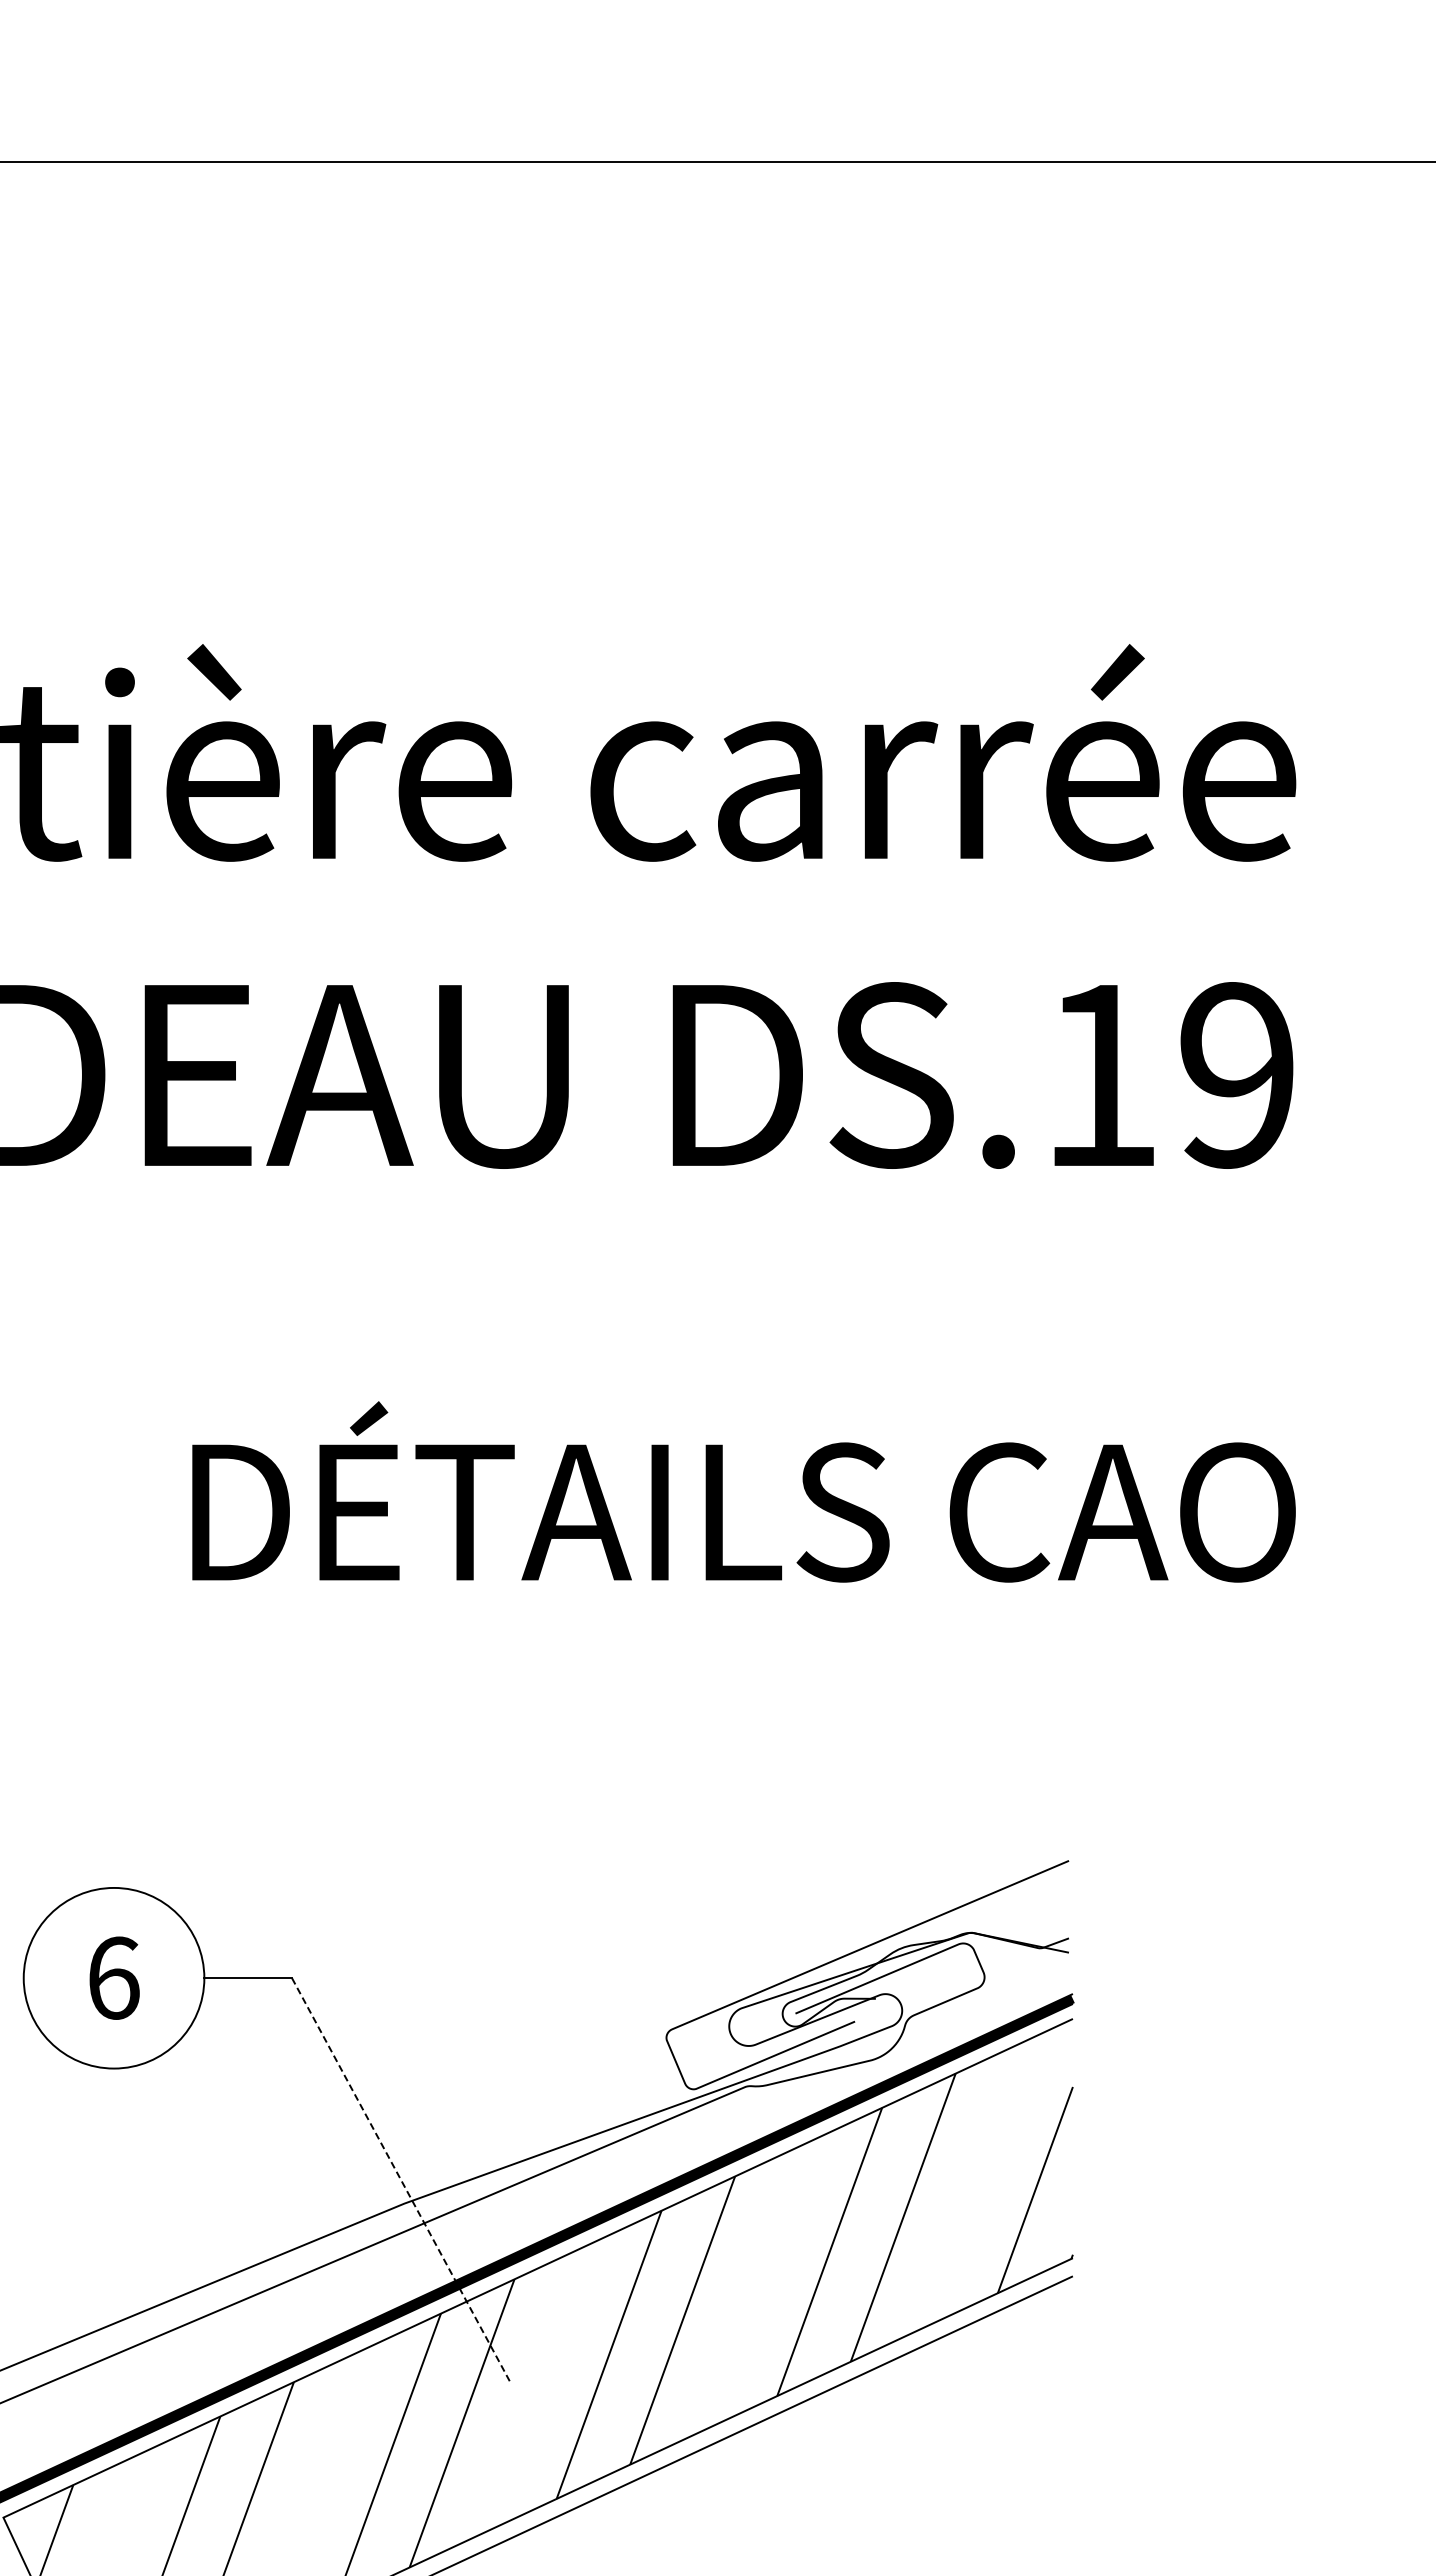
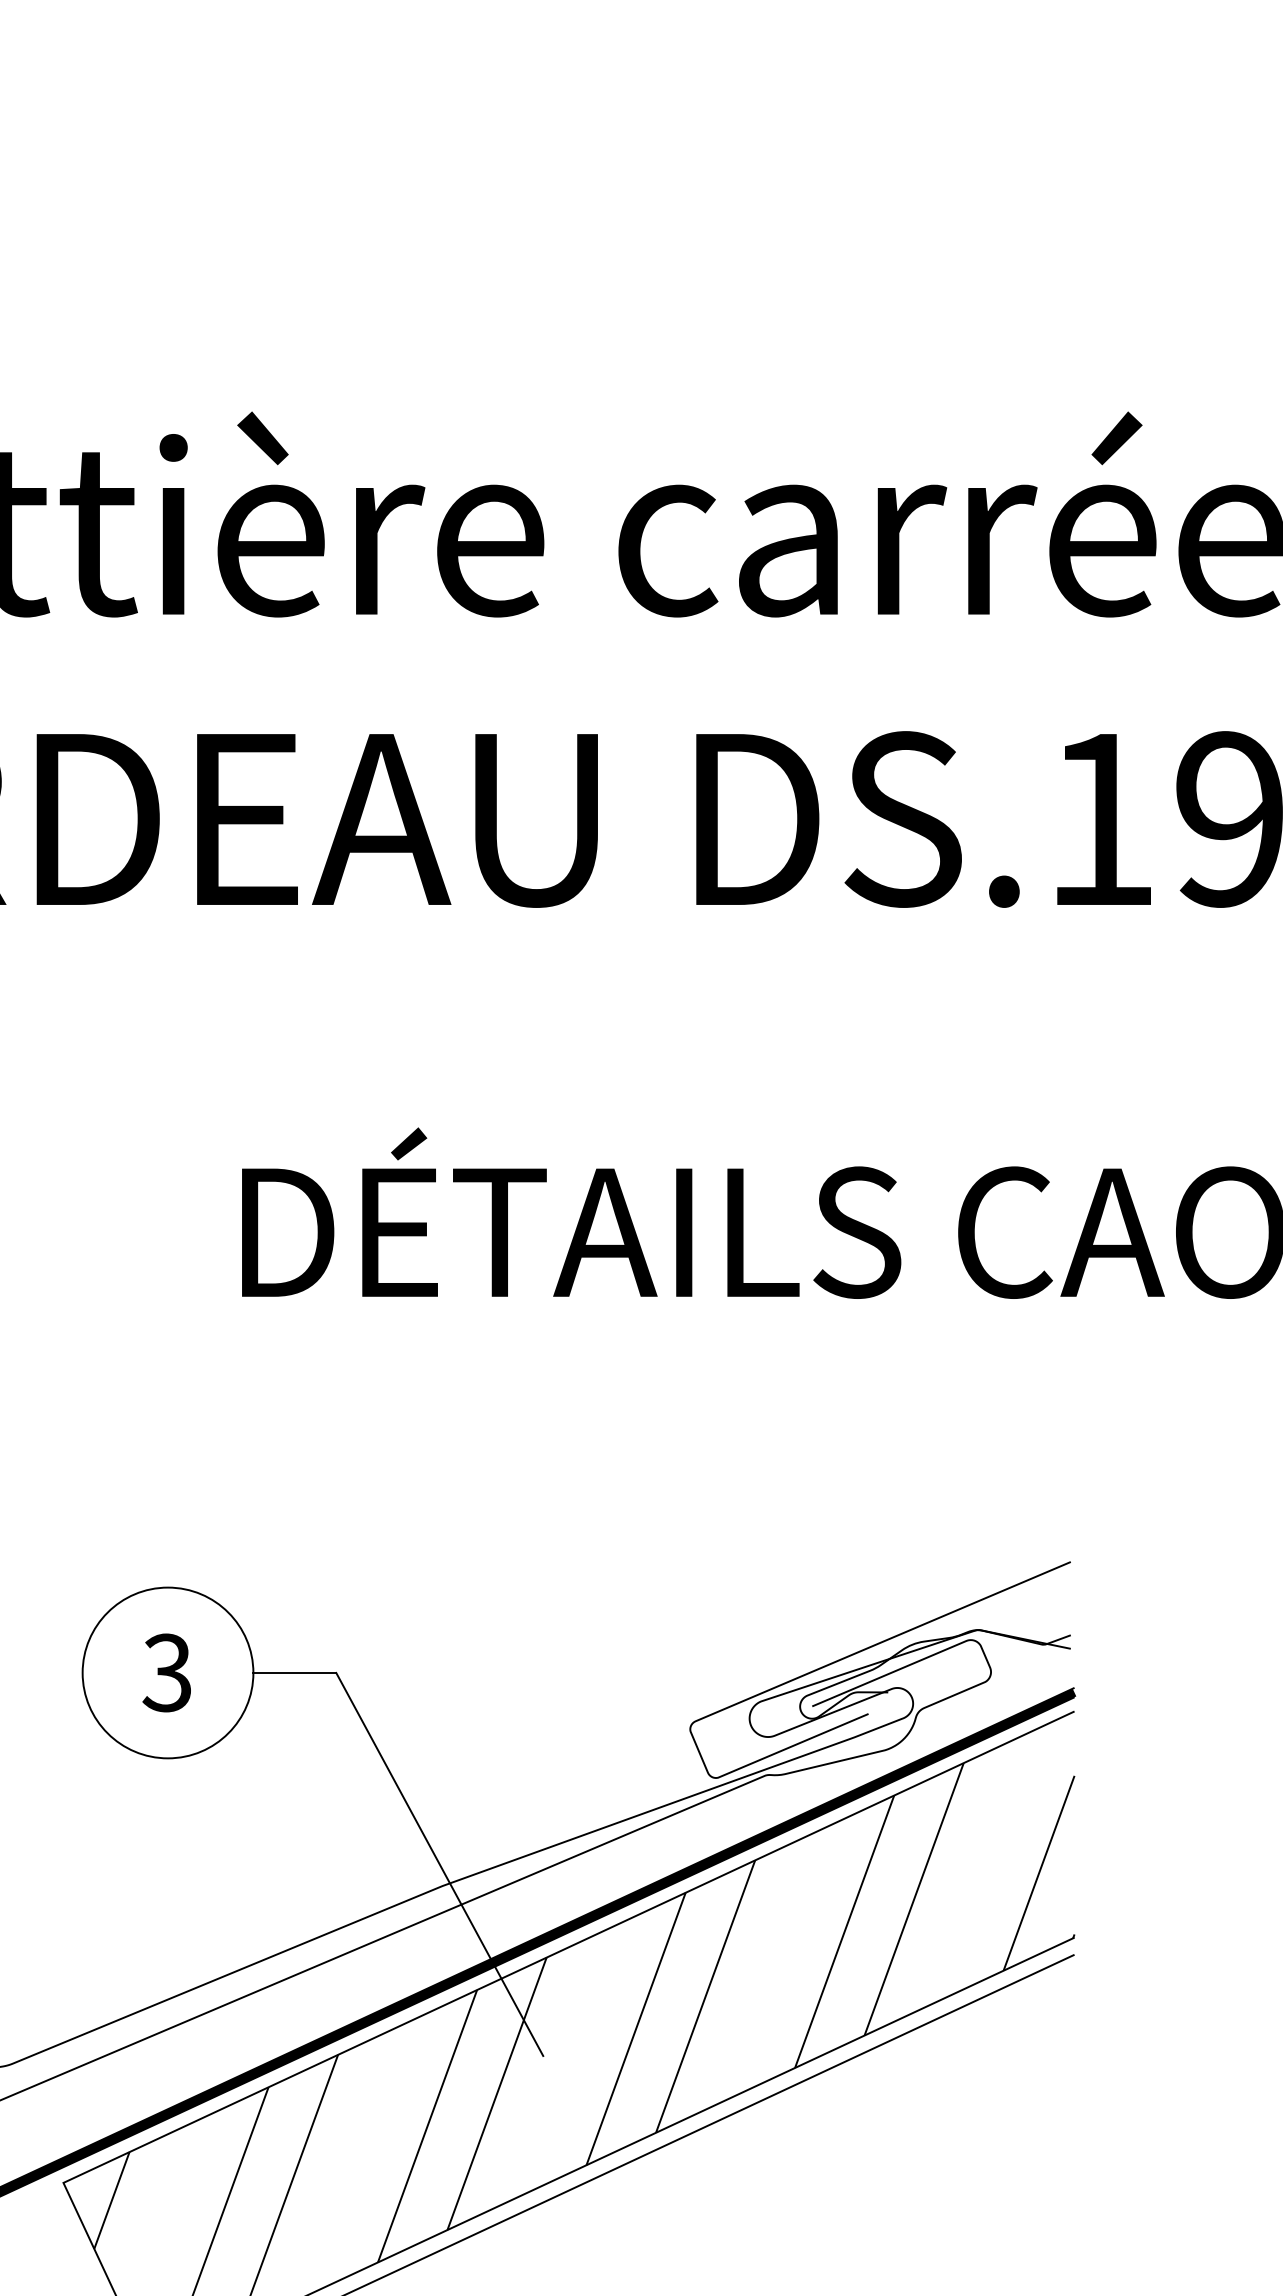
text: (113, 1977) -> (167, 1672), 6 -> 3
line: (401, 2181) -> (439, 1865), dashed -> solid

